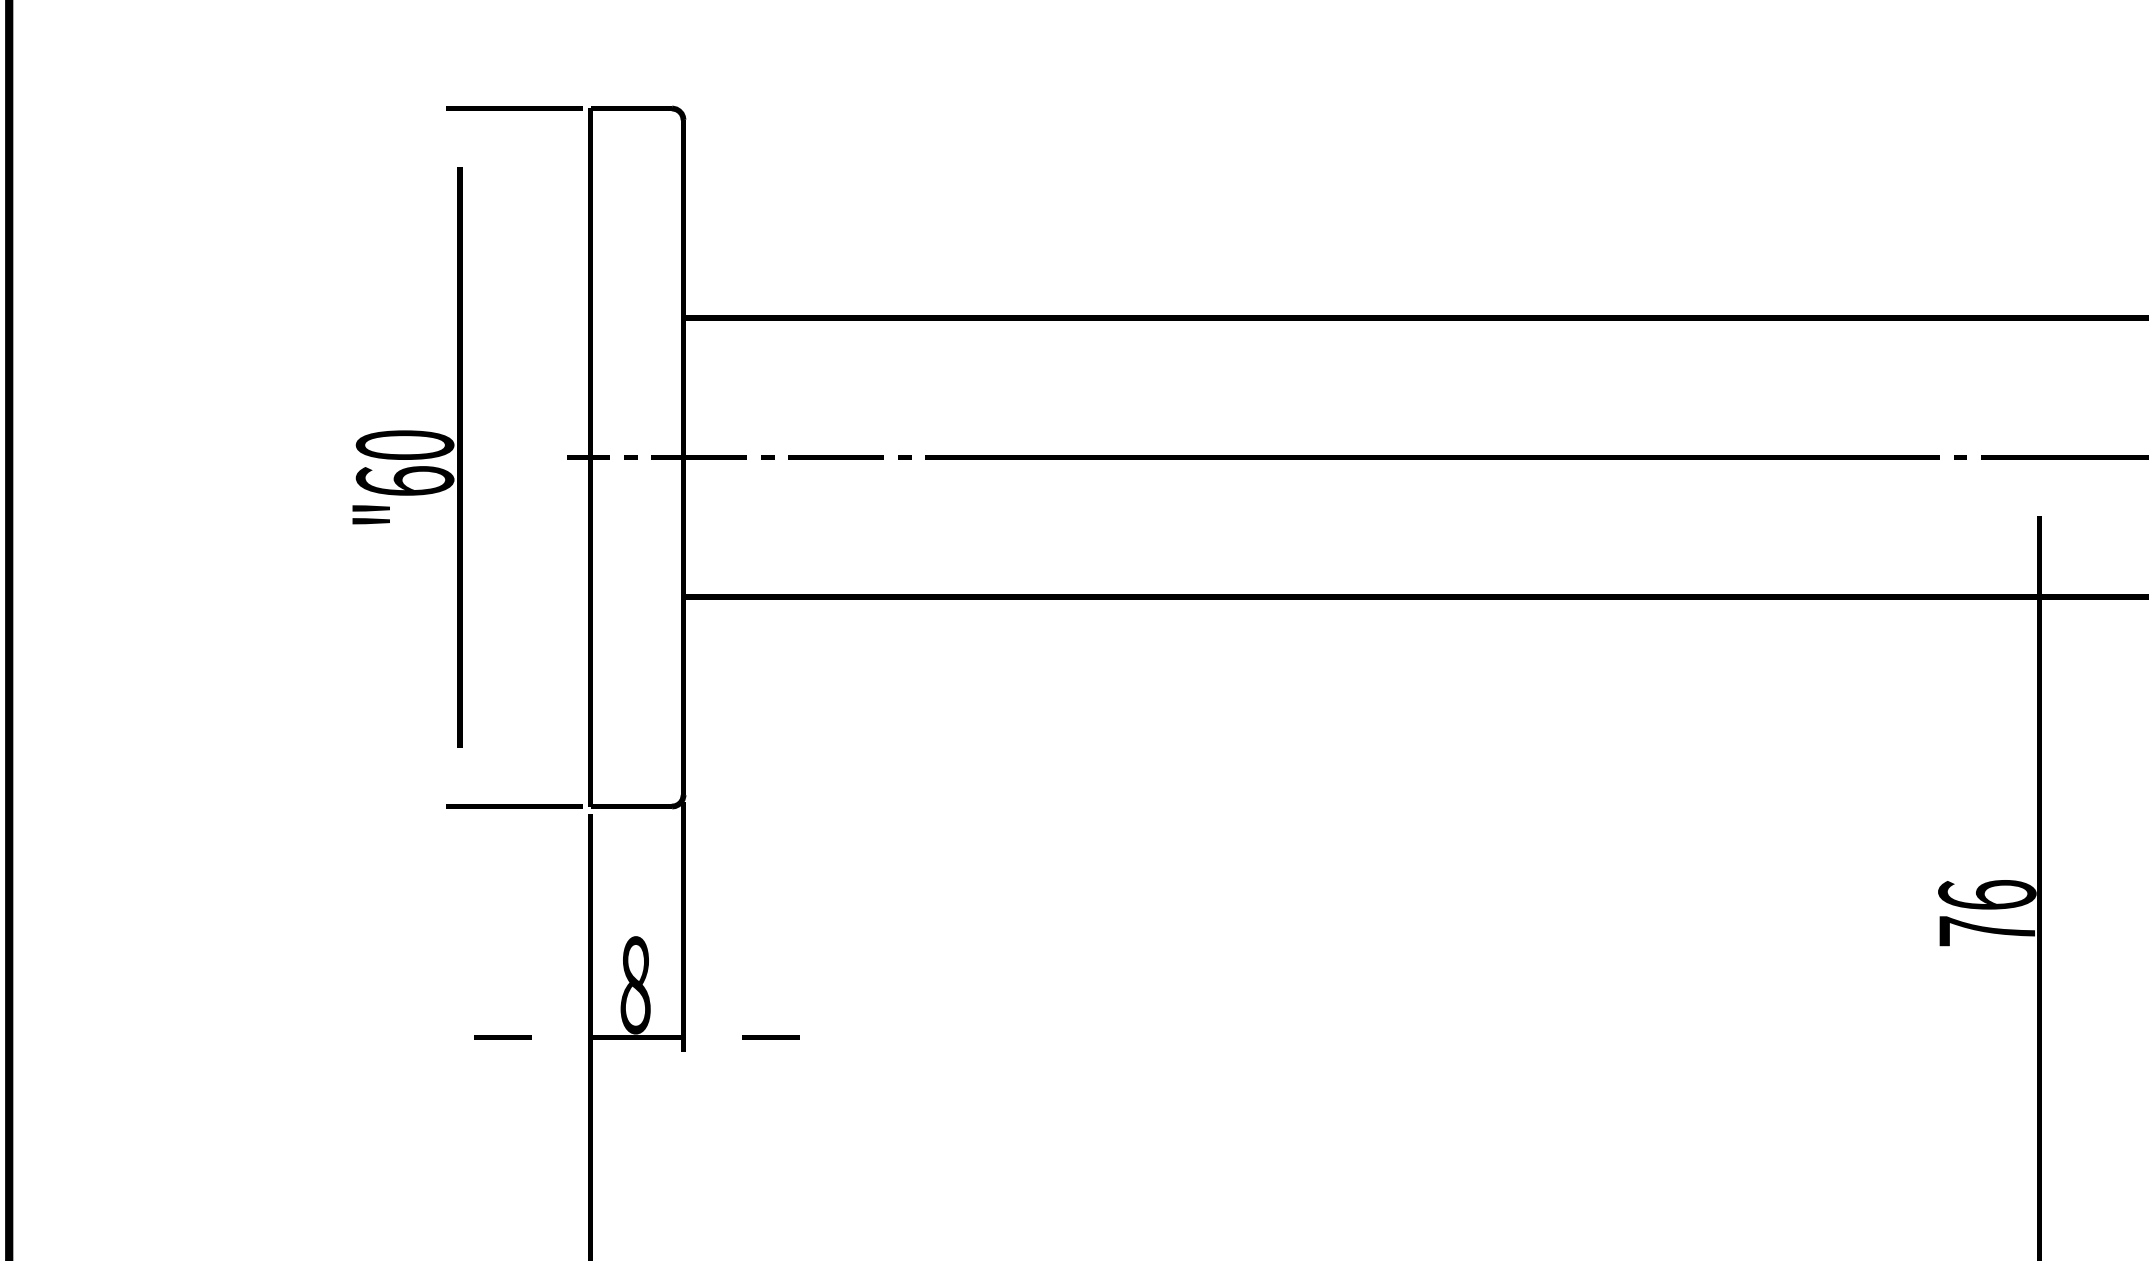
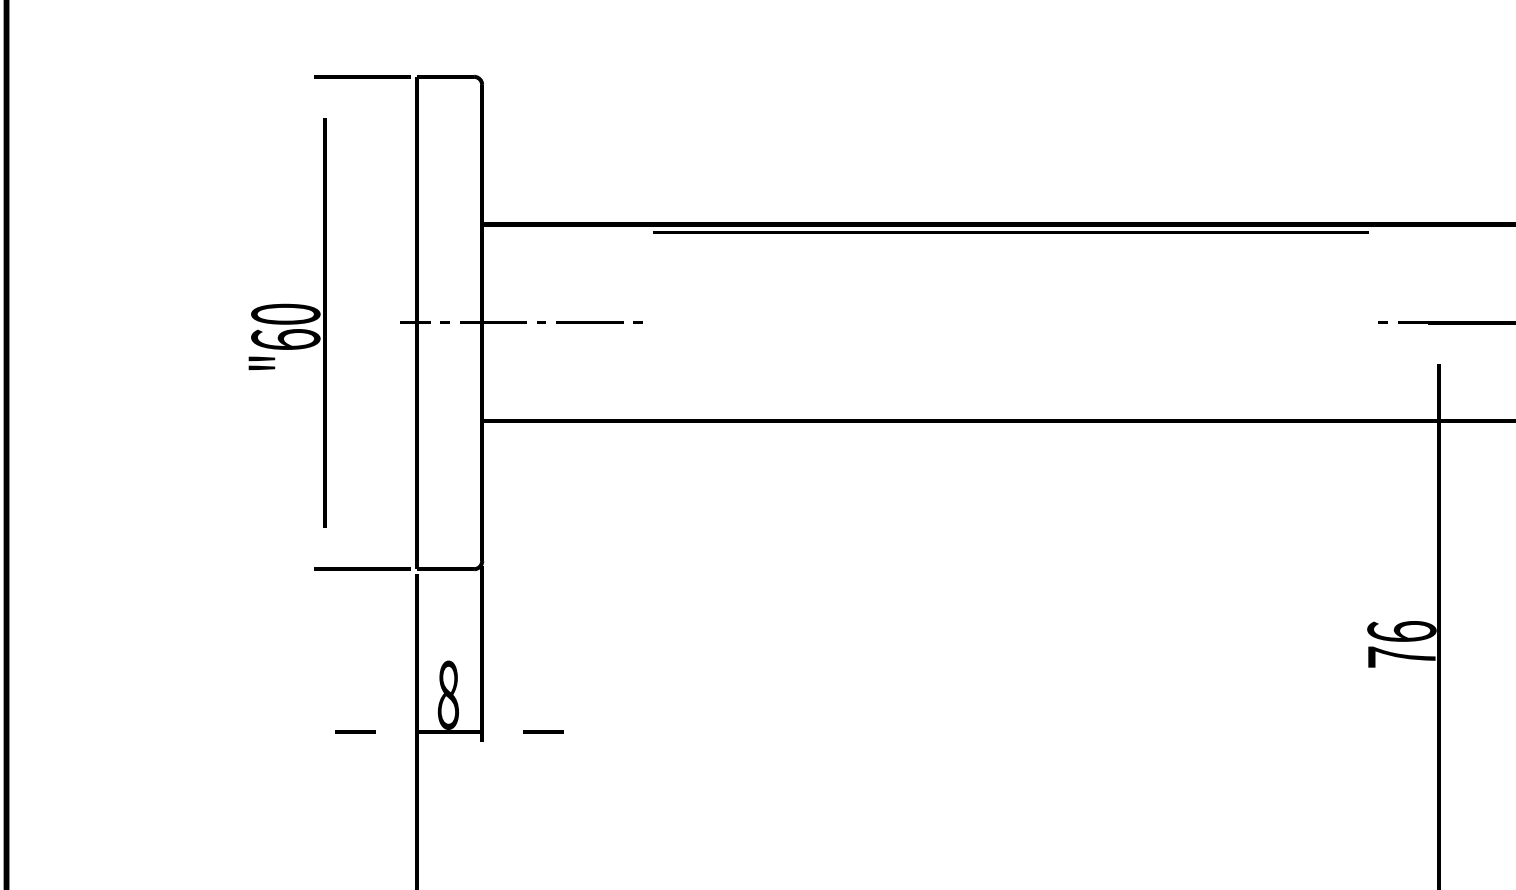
line: (1432, 457) -> (1010, 232), moved

